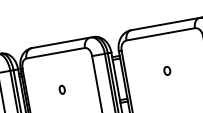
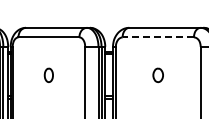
line: (160, 34) -> (158, 37), solid -> dashed
part: (167, 70) -> (158, 75), size x1.6
part: (61, 89) -> (48, 75), size x1.6

